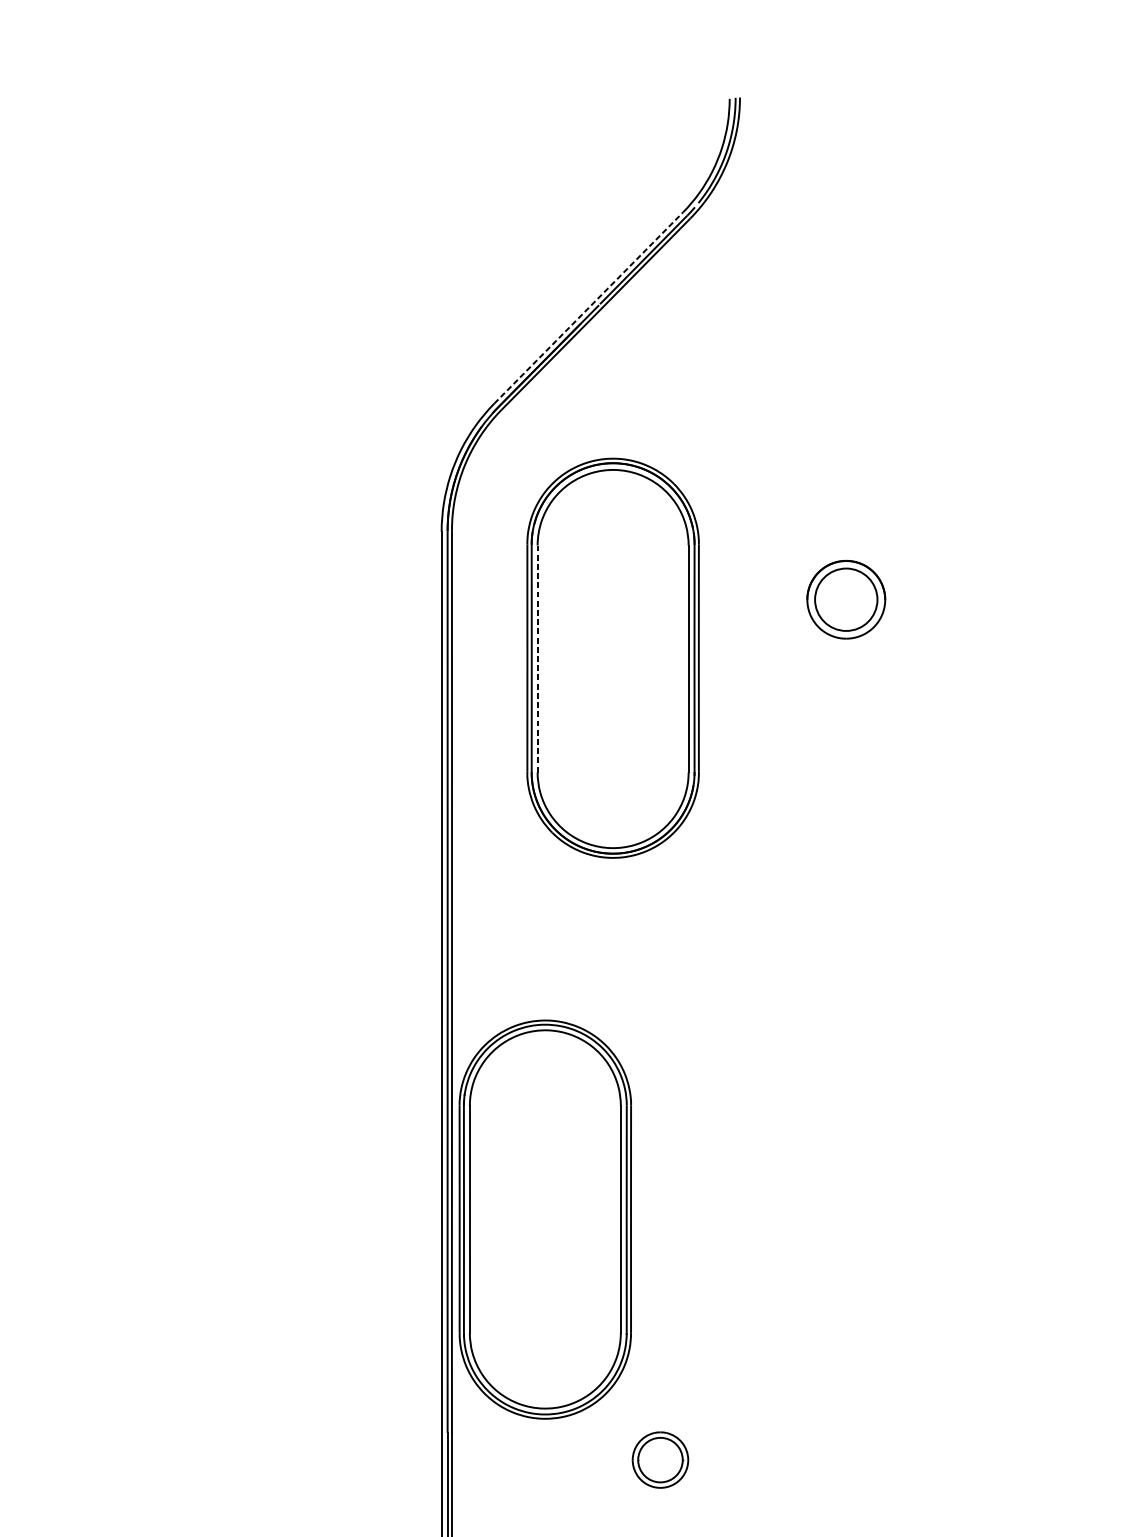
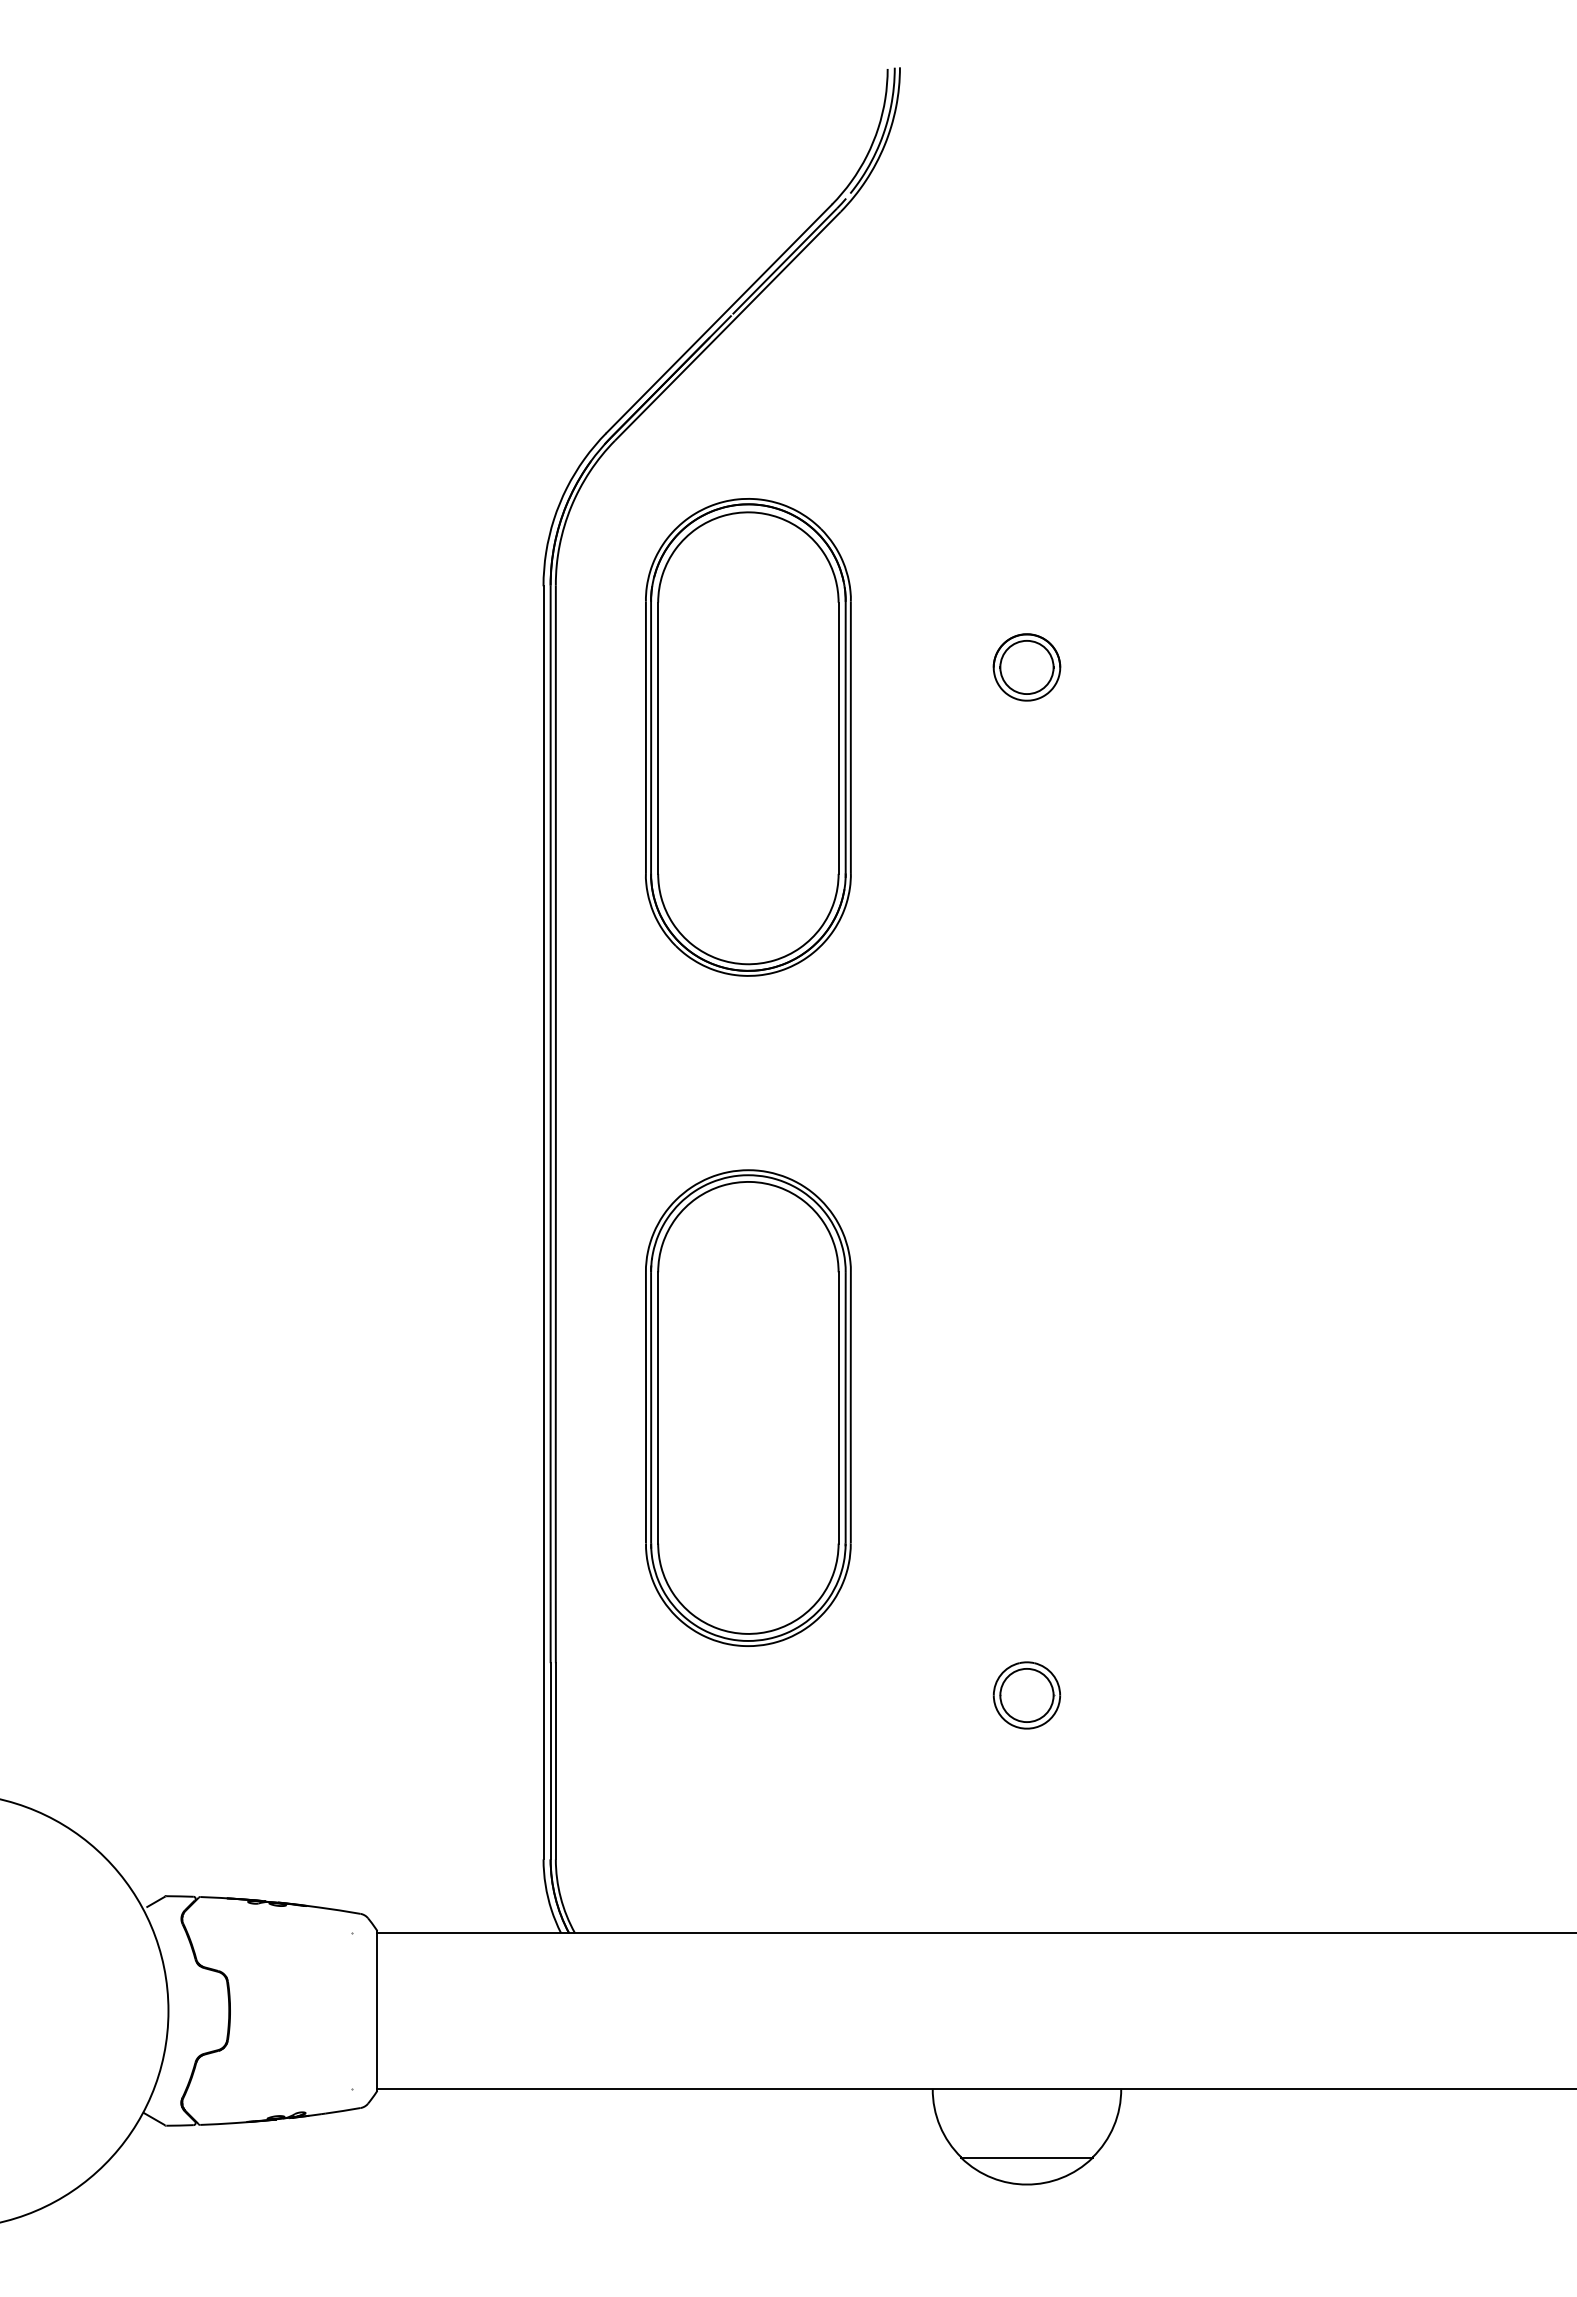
line: (588, 307) -> (719, 318), dashed -> solid
part: (845, 599) -> (1026, 667), size x0.71
line: (537, 659) -> (658, 738), dashed -> solid
part: (545, 1219) -> (748, 1407), moved
part: (660, 1460) -> (1026, 1695), moved

